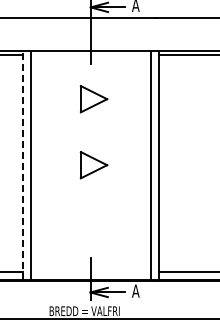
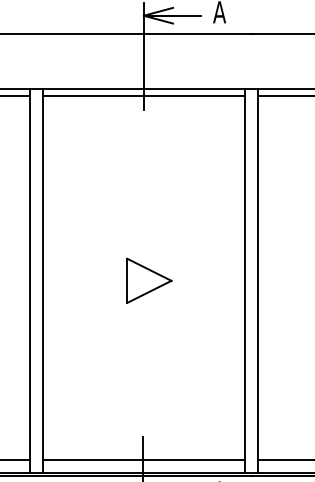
line: (90, 55) -> (143, 96), added
part: (93, 99) -> (148, 170), removed
line: (22, 164) -> (29, 279), dashed -> solid
line: (90, 271) -> (143, 459), added

